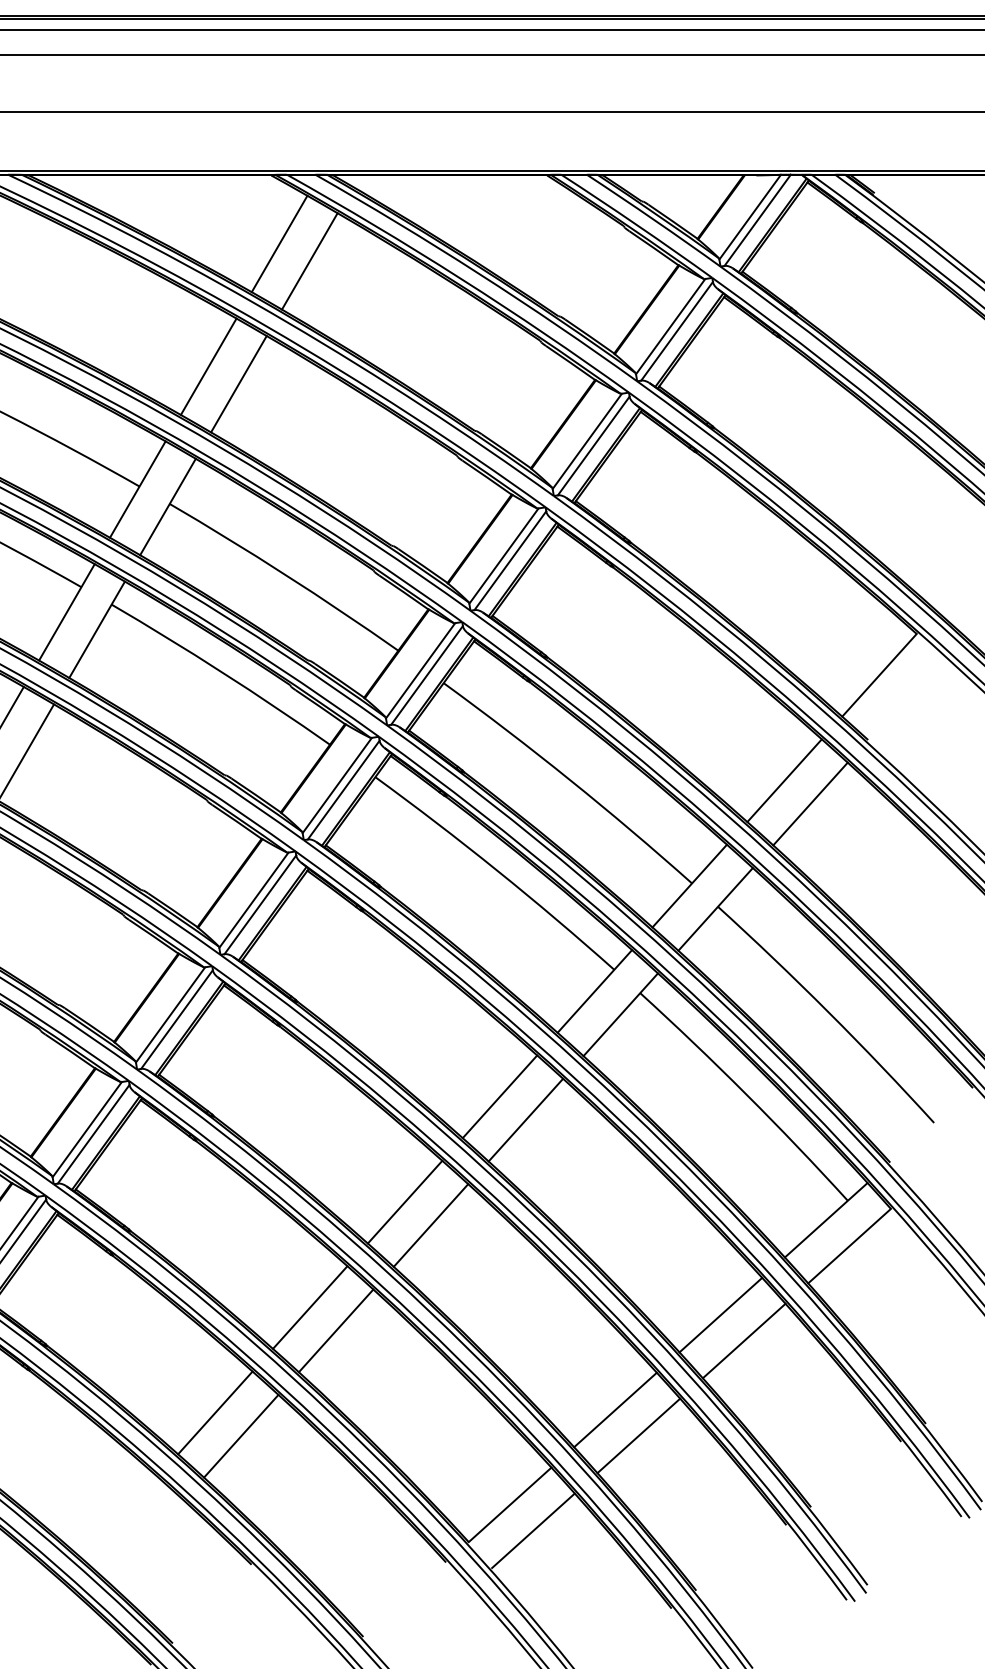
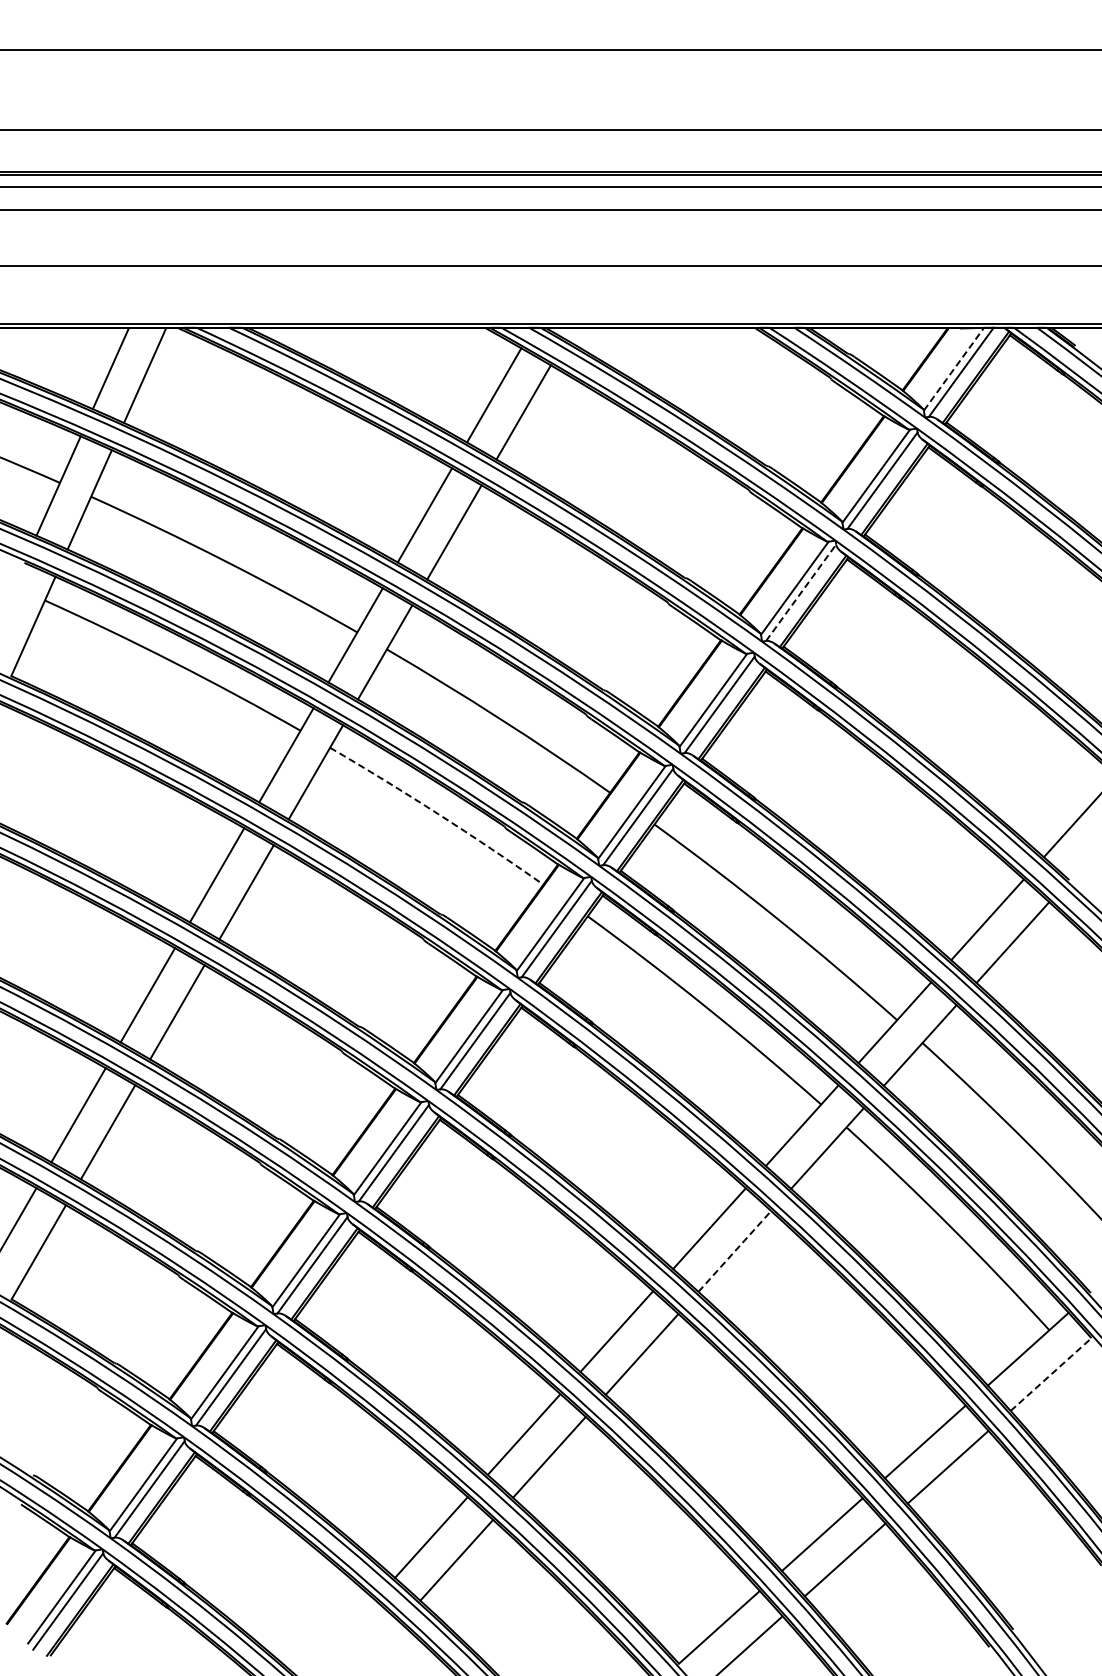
line: (750, 216) -> (954, 368), solid -> dashed
line: (594, 445) -> (801, 592), solid -> dashed
arc: (222, 672) -> (438, 814), solid -> dashed
line: (526, 1120) -> (735, 1251), solid -> dashed
line: (850, 1246) -> (1051, 1374), solid -> dashed

